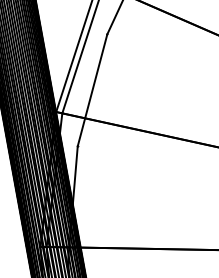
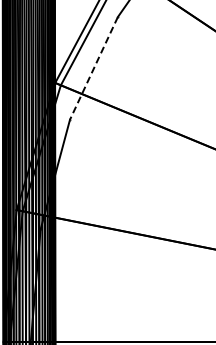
line: (92, 90) -> (93, 68), solid -> dashed

